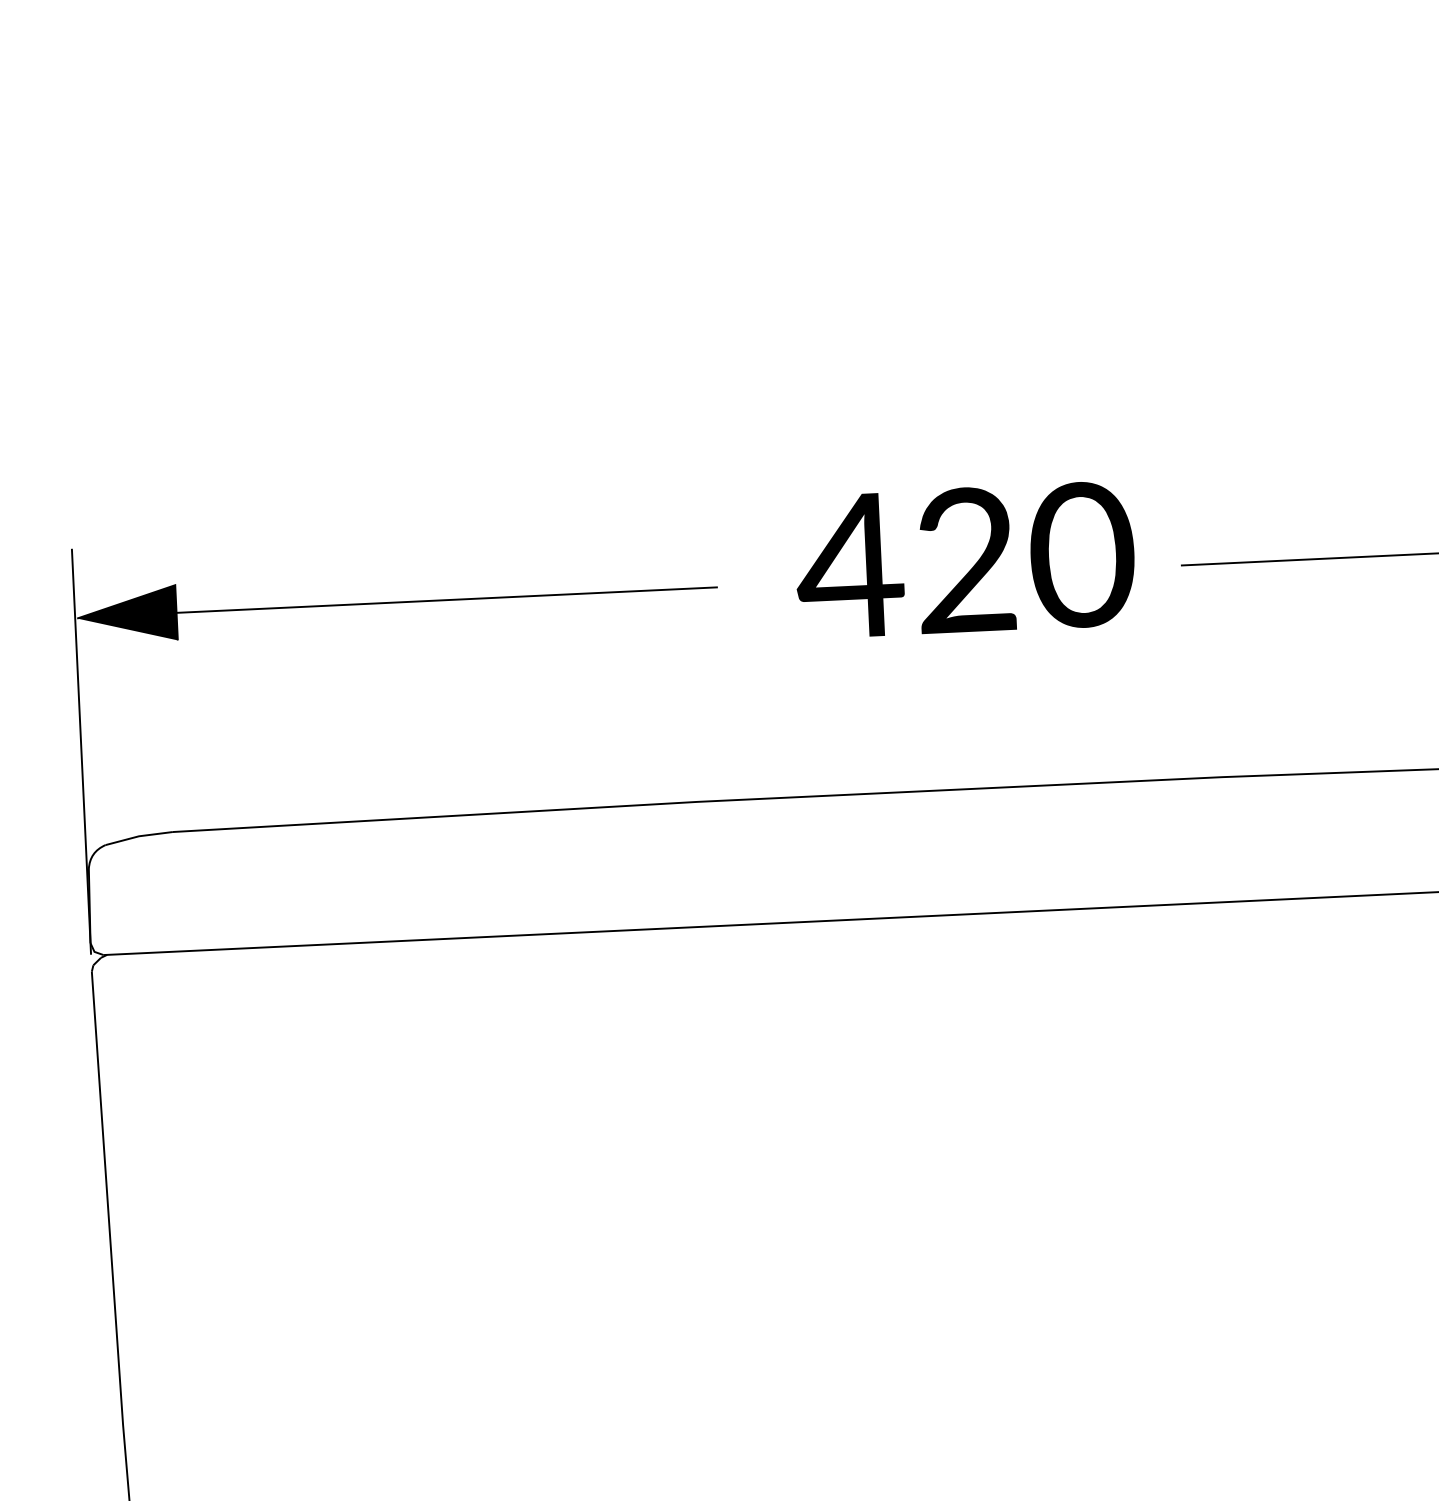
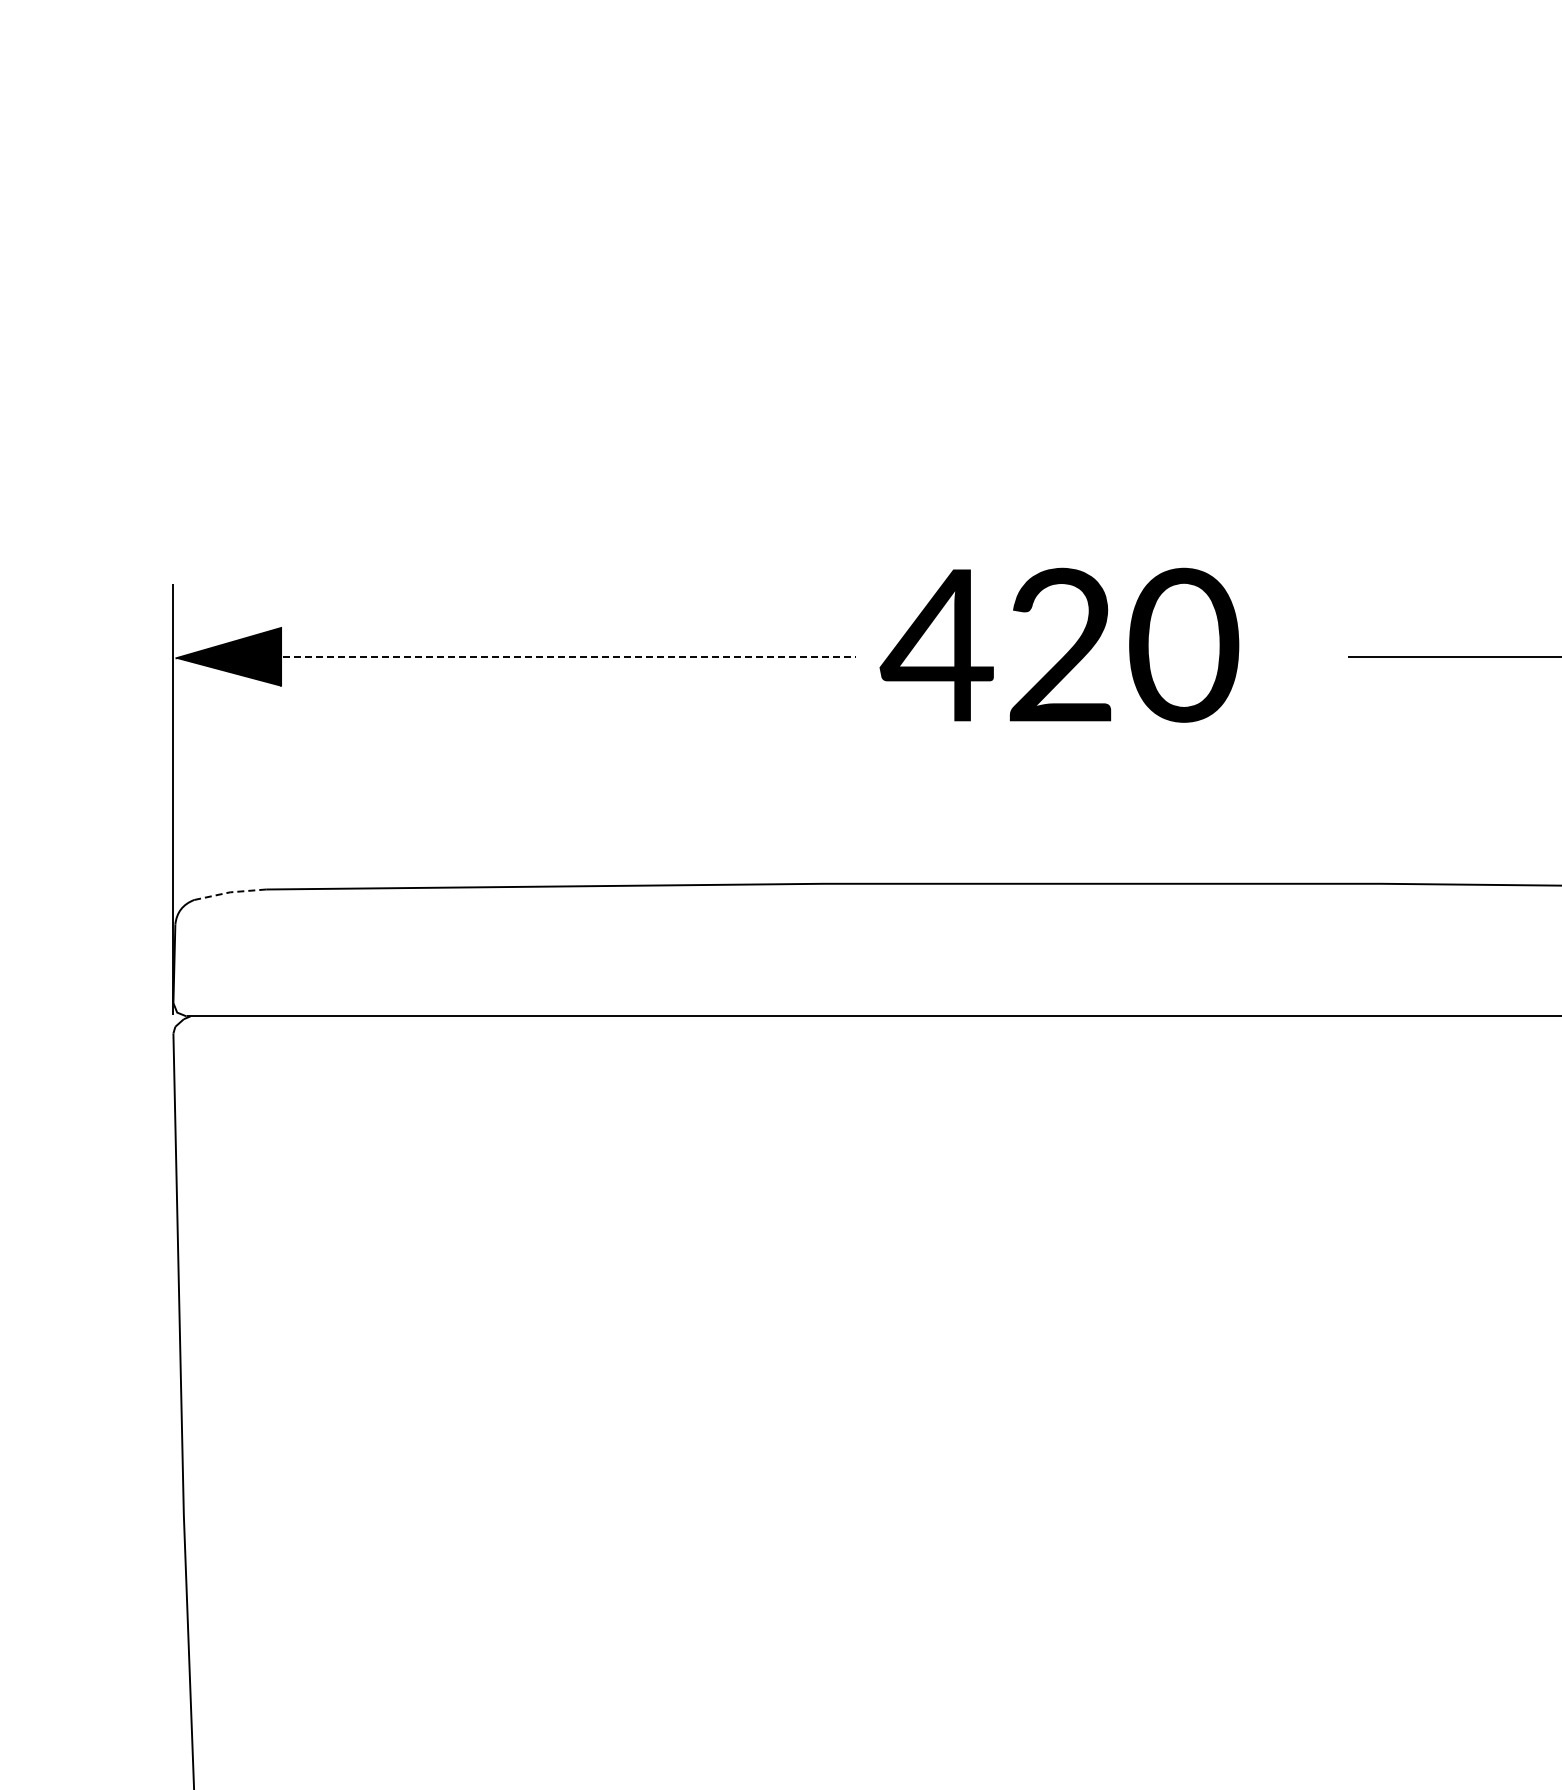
text: (965, 559) -> (1059, 644), moved
line: (437, 600) -> (558, 657), solid -> dashed
line: (139, 836) -> (230, 892), solid -> dashed

